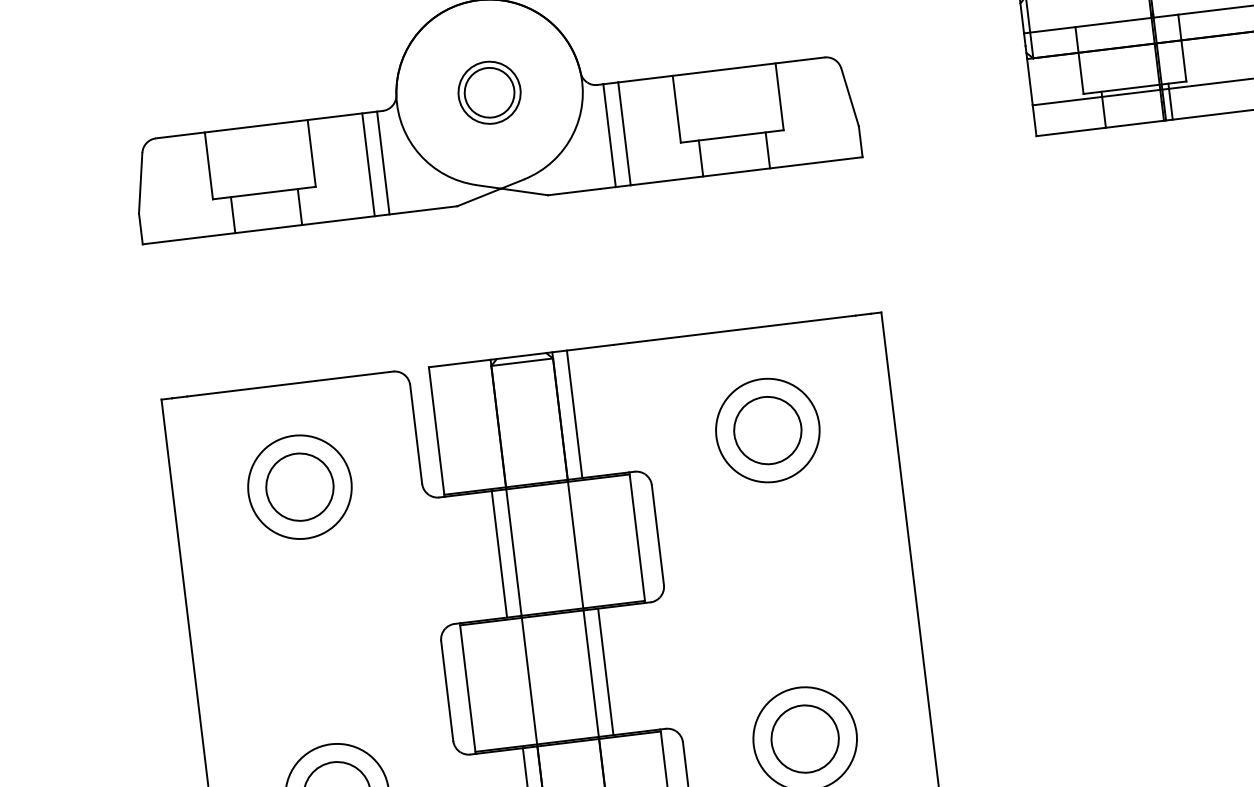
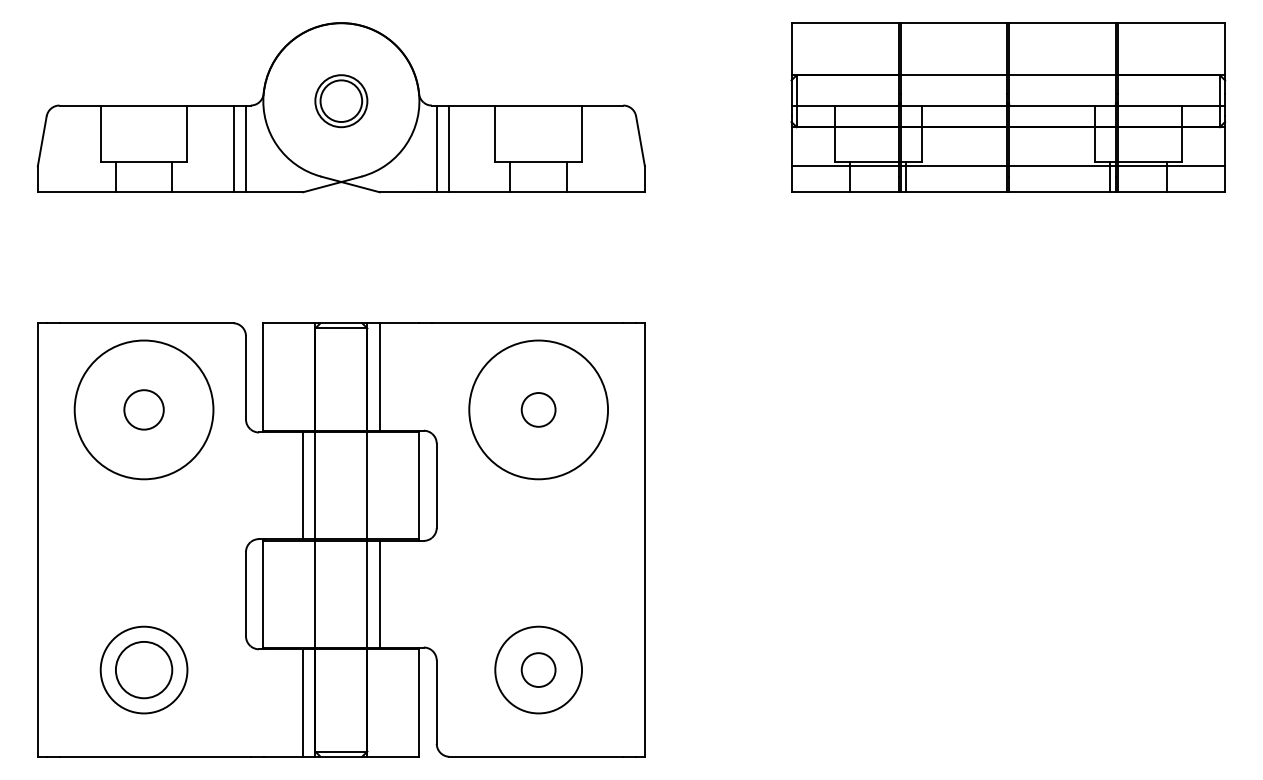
circle: (767, 430) -> (538, 409), size x0.6
circle: (767, 430) -> (538, 409), size x1.6
circle: (299, 486) -> (143, 409), size x0.7
circle: (299, 486) -> (143, 409), size x1.6
circle: (804, 738) -> (538, 669), size x0.6

